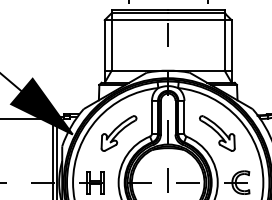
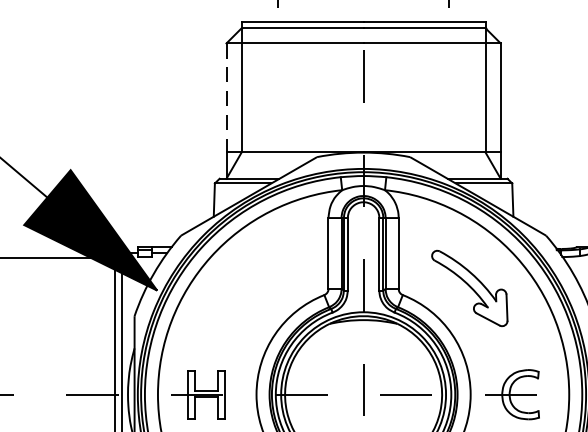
line: (104, 45) -> (225, 98), solid -> dashed
part: (118, 133) -> (256, 288), removed

